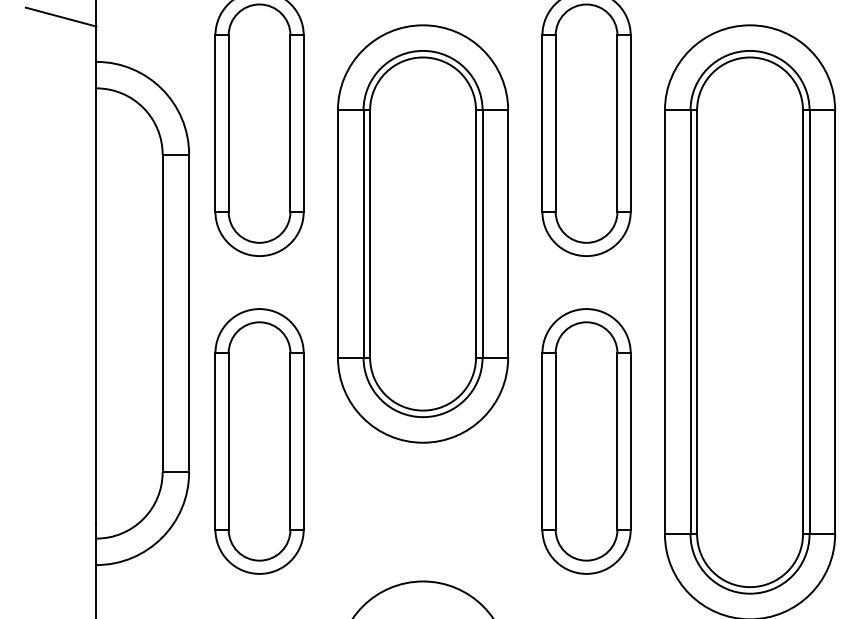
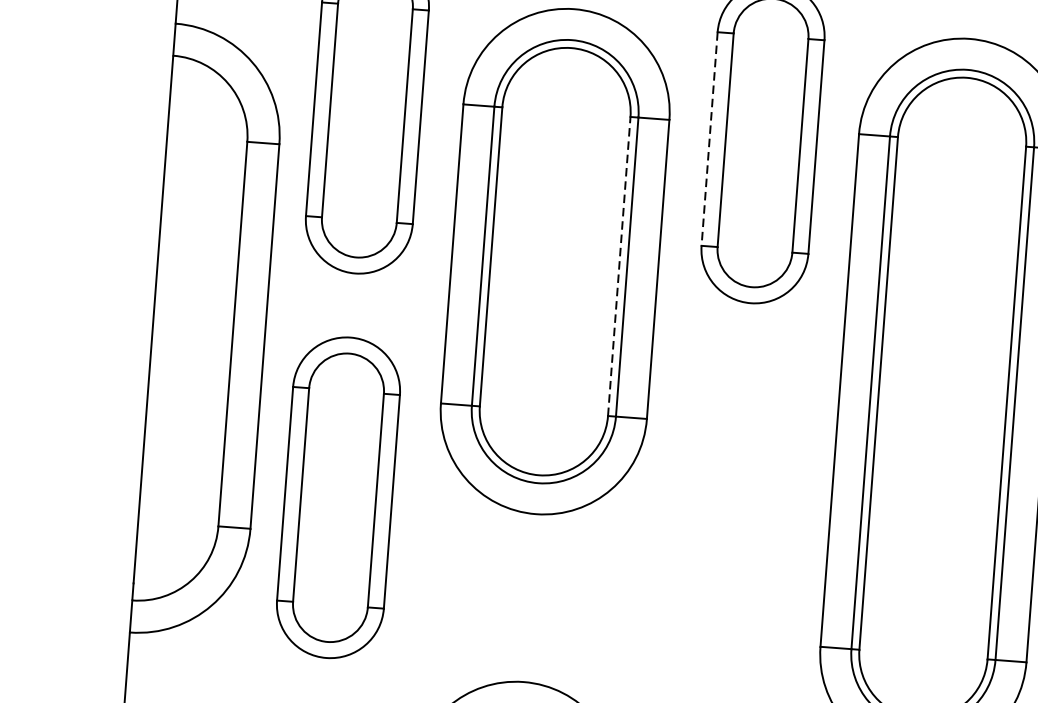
line: (542, 124) -> (709, 140), solid -> dashed
line: (476, 234) -> (619, 267), solid -> dashed
part: (586, 441) -> (734, 527), removed

